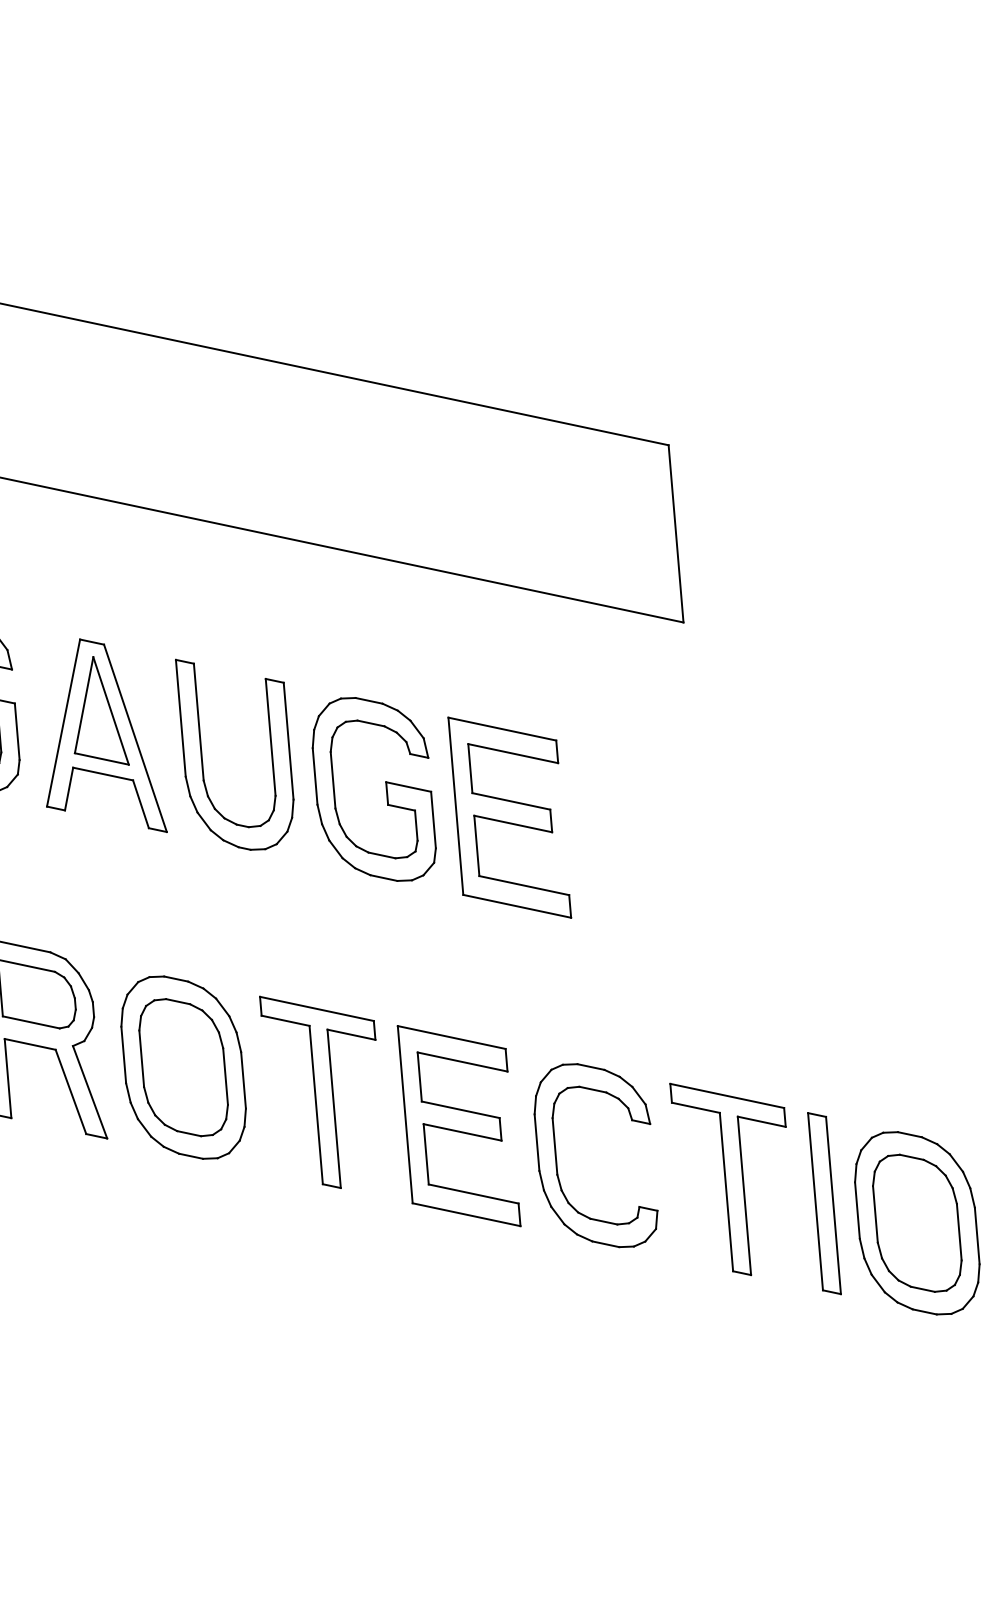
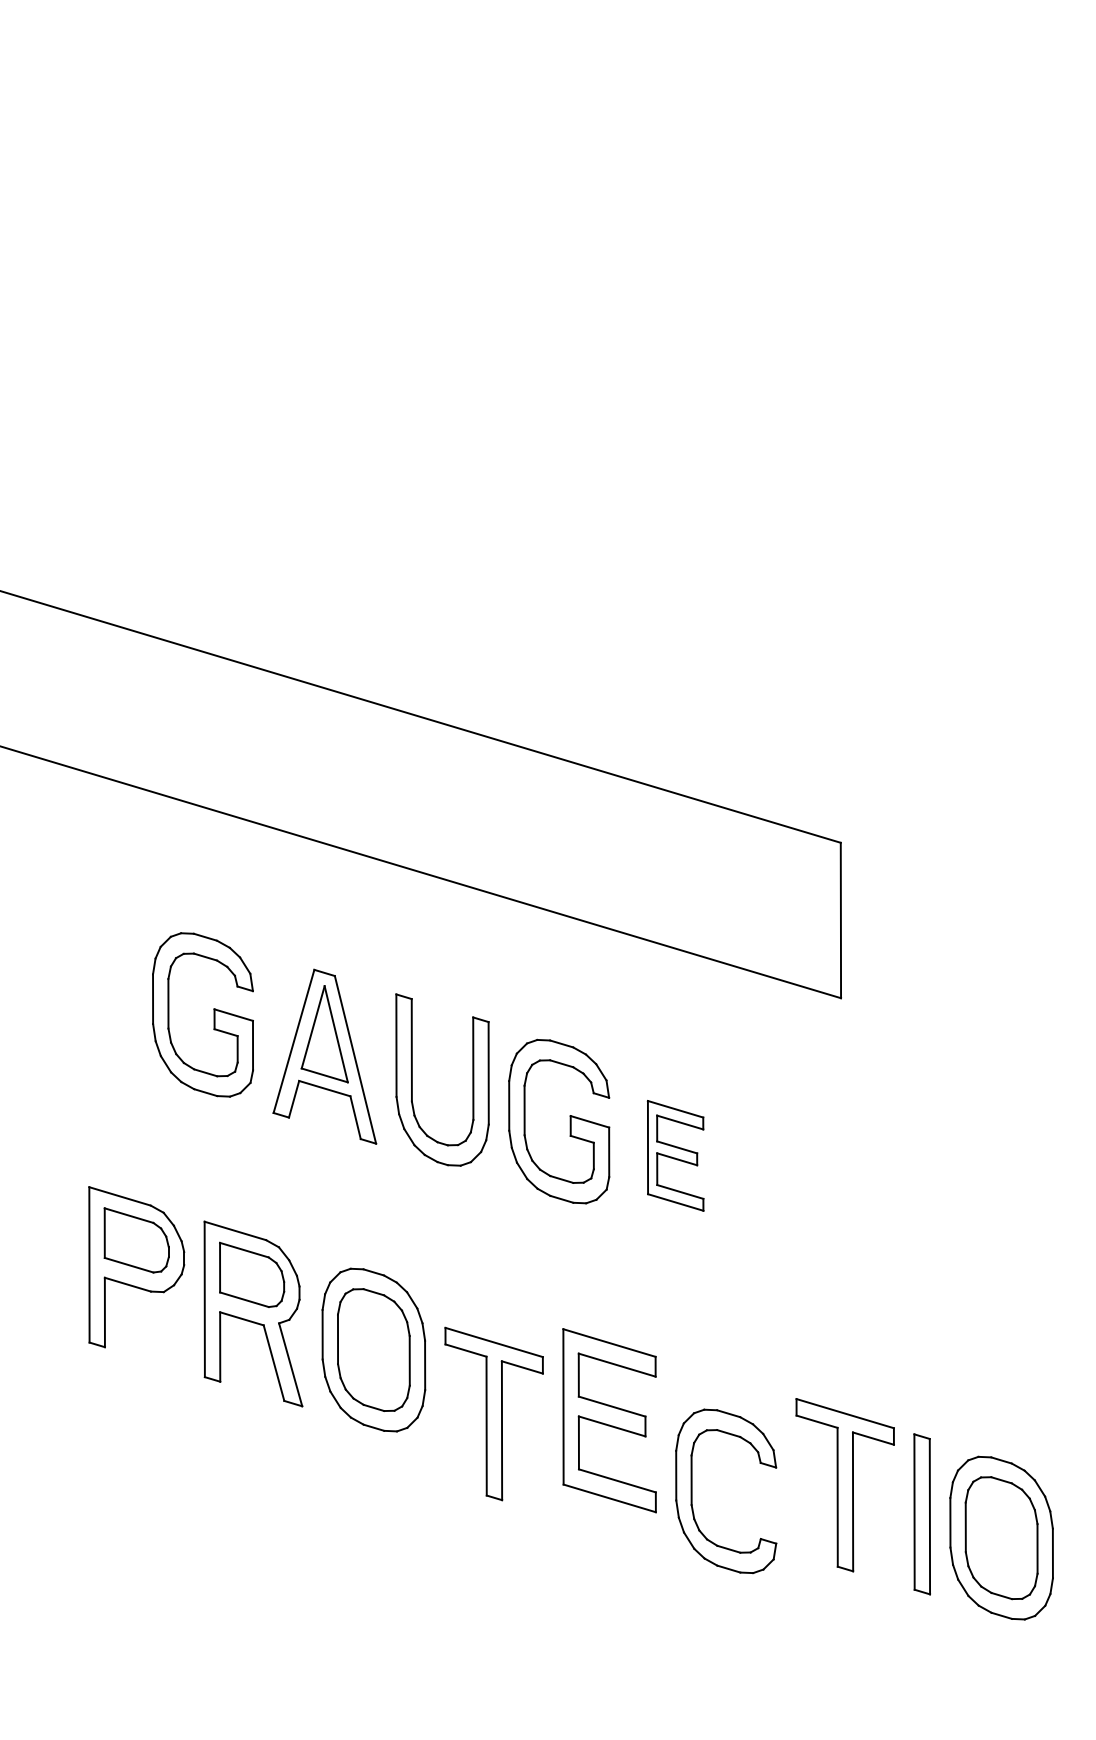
part: (509, 817) -> (675, 1155), size x0.6
part: (322, 1089) -> (493, 1413), moved
part: (557, 1159) -> (692, 1491), moved

